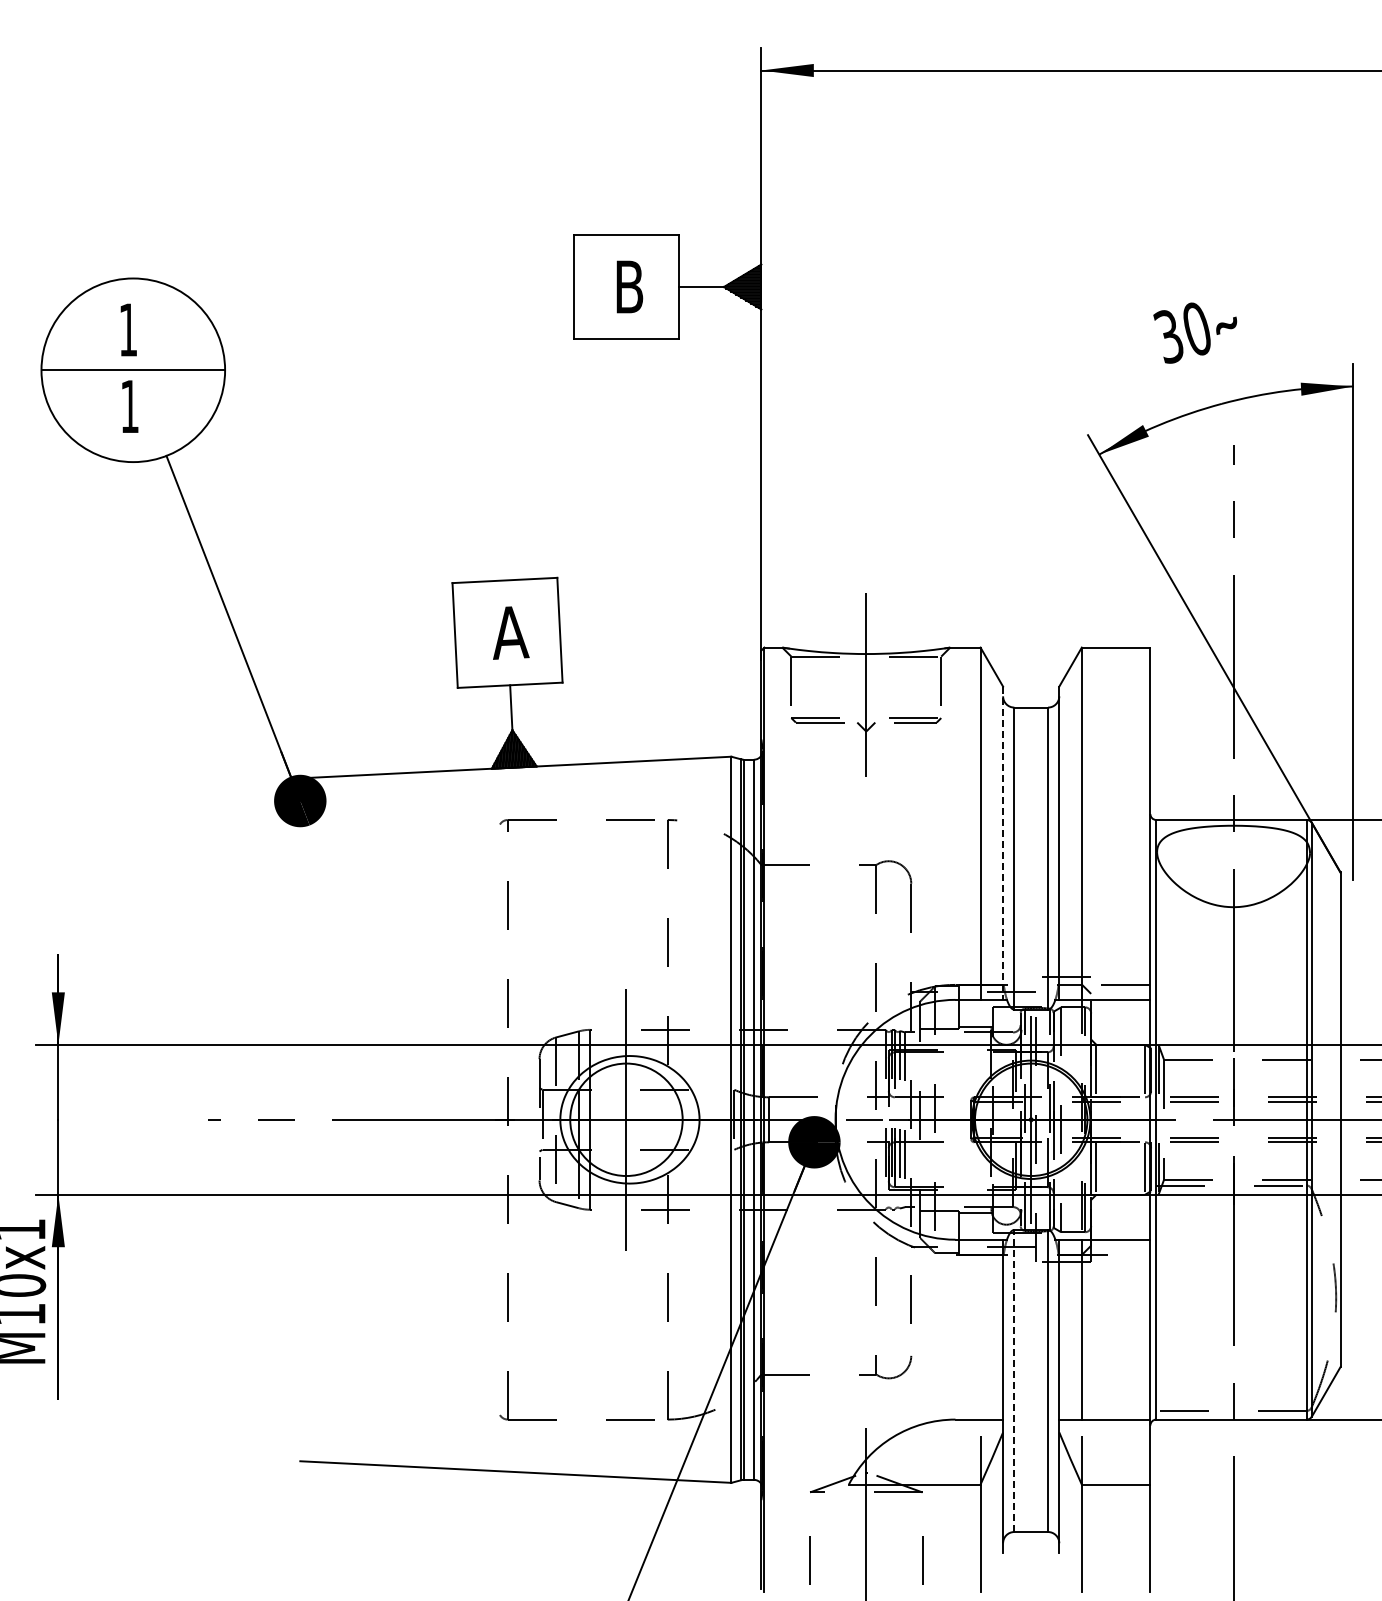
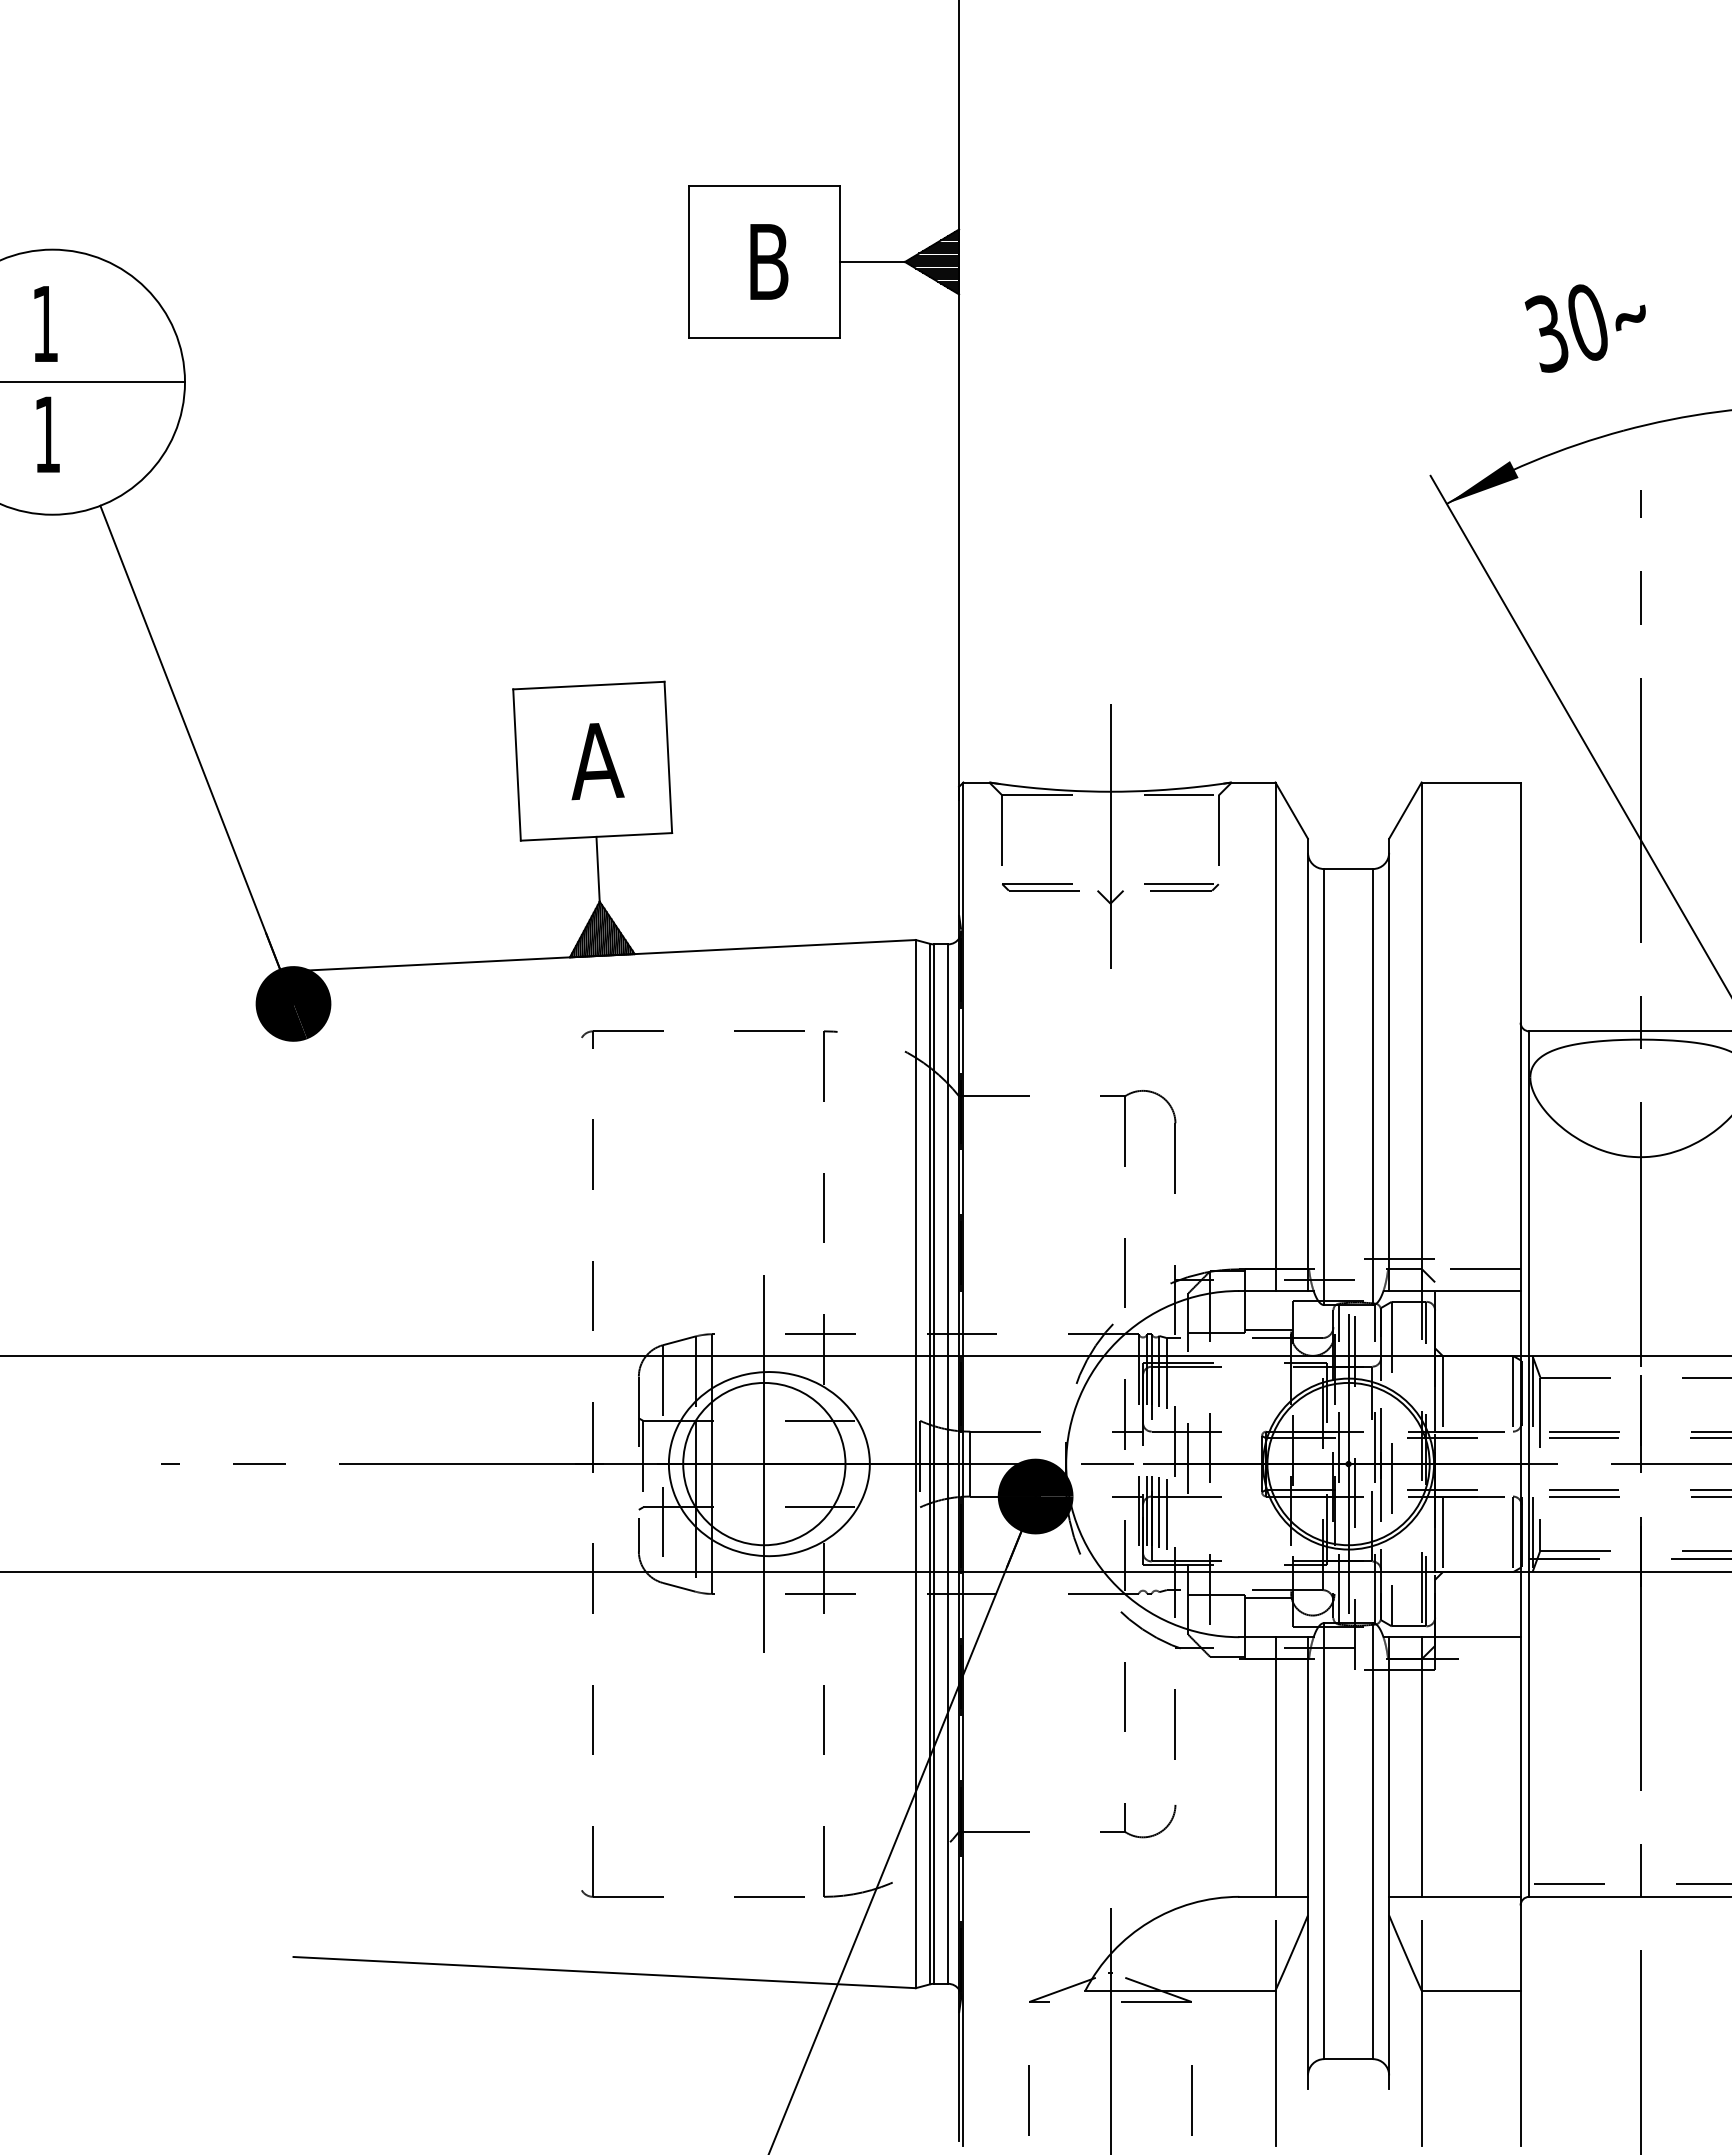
line: (1003, 843) -> (1308, 1065), dashed -> solid
line: (980, 1329) -> (1275, 1766), added
line: (1014, 1380) -> (1324, 1840), dashed -> solid

